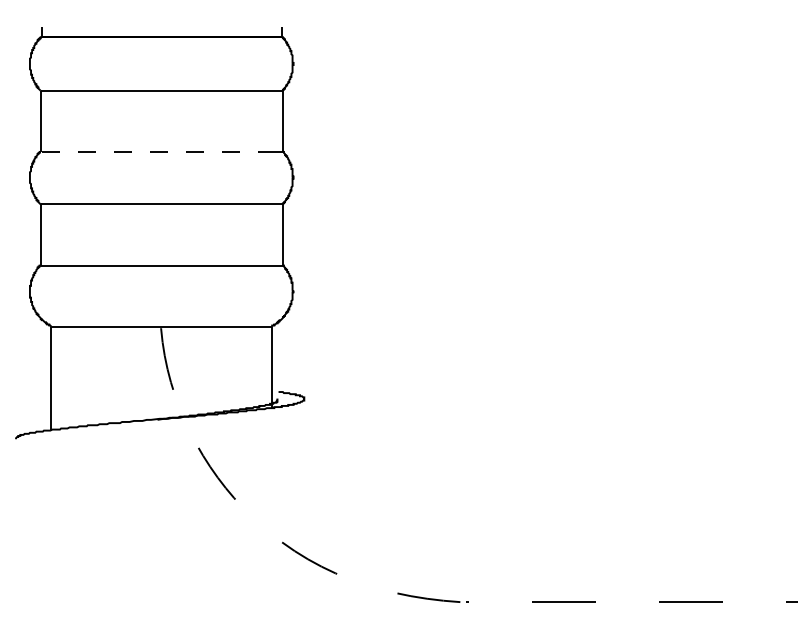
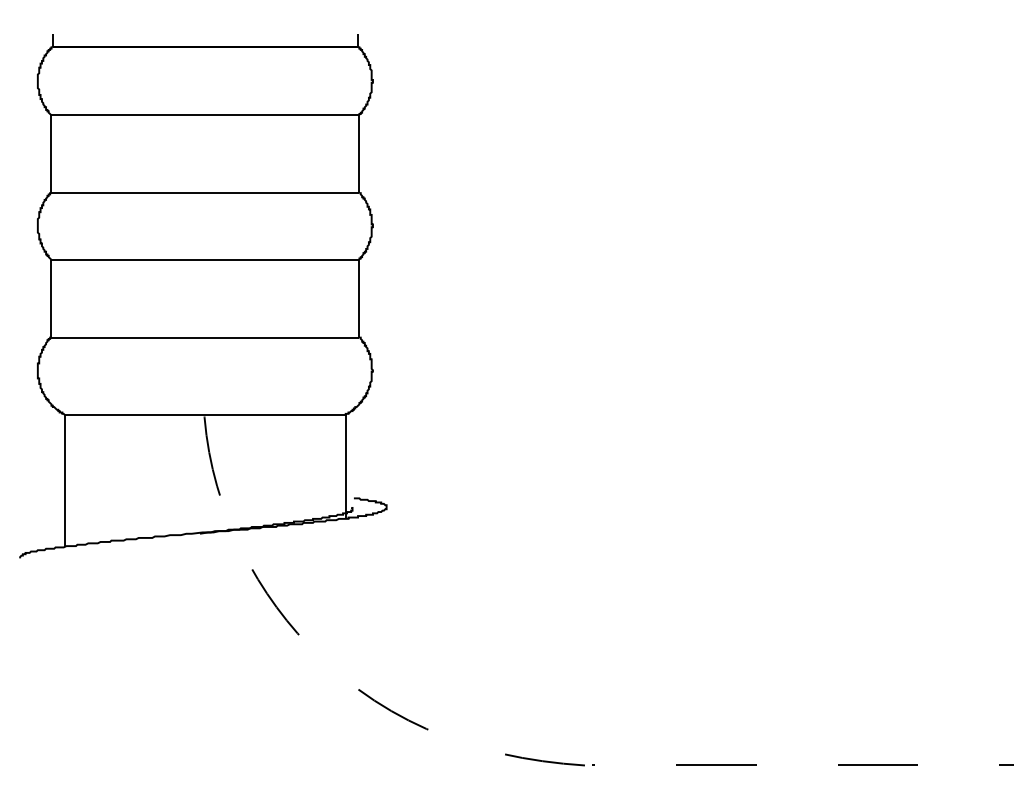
line: (158, 152) -> (201, 193), dashed -> solid

